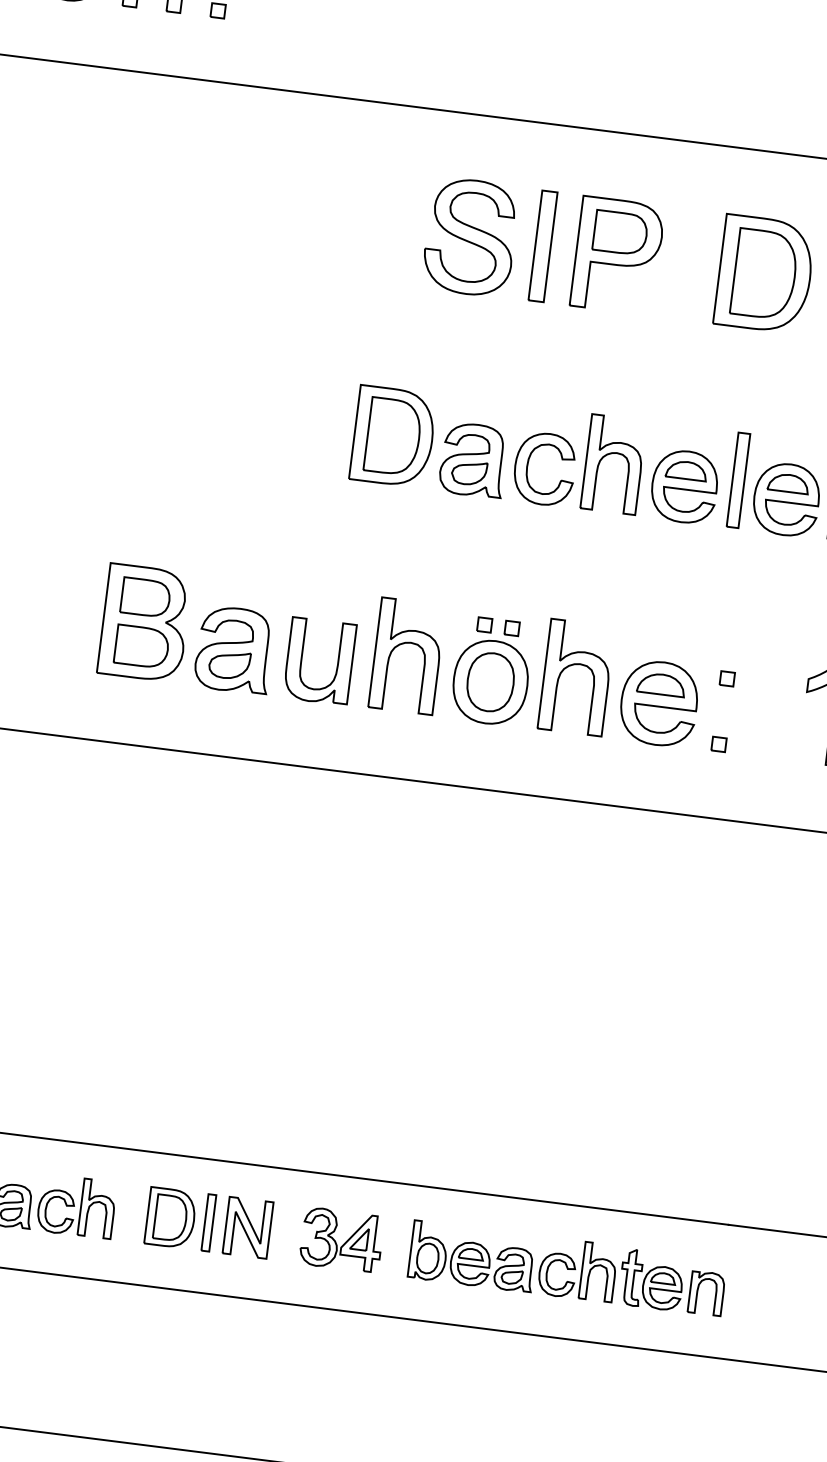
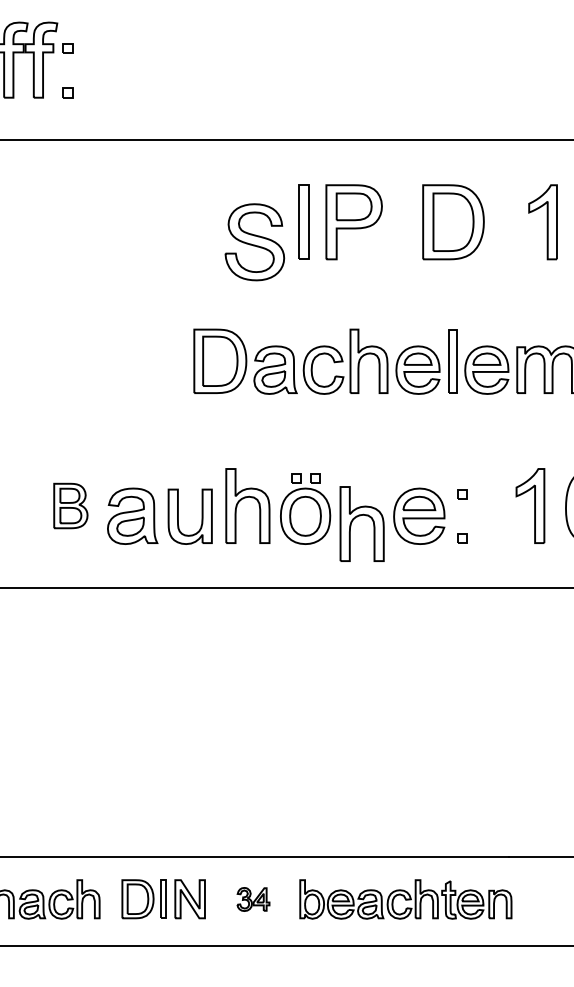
part: (470, 237) -> (254, 242), moved
part: (144, 622) -> (70, 505), size x0.6
part: (575, 666) -> (360, 516), moved
part: (341, 1240) -> (253, 899), size x0.6

